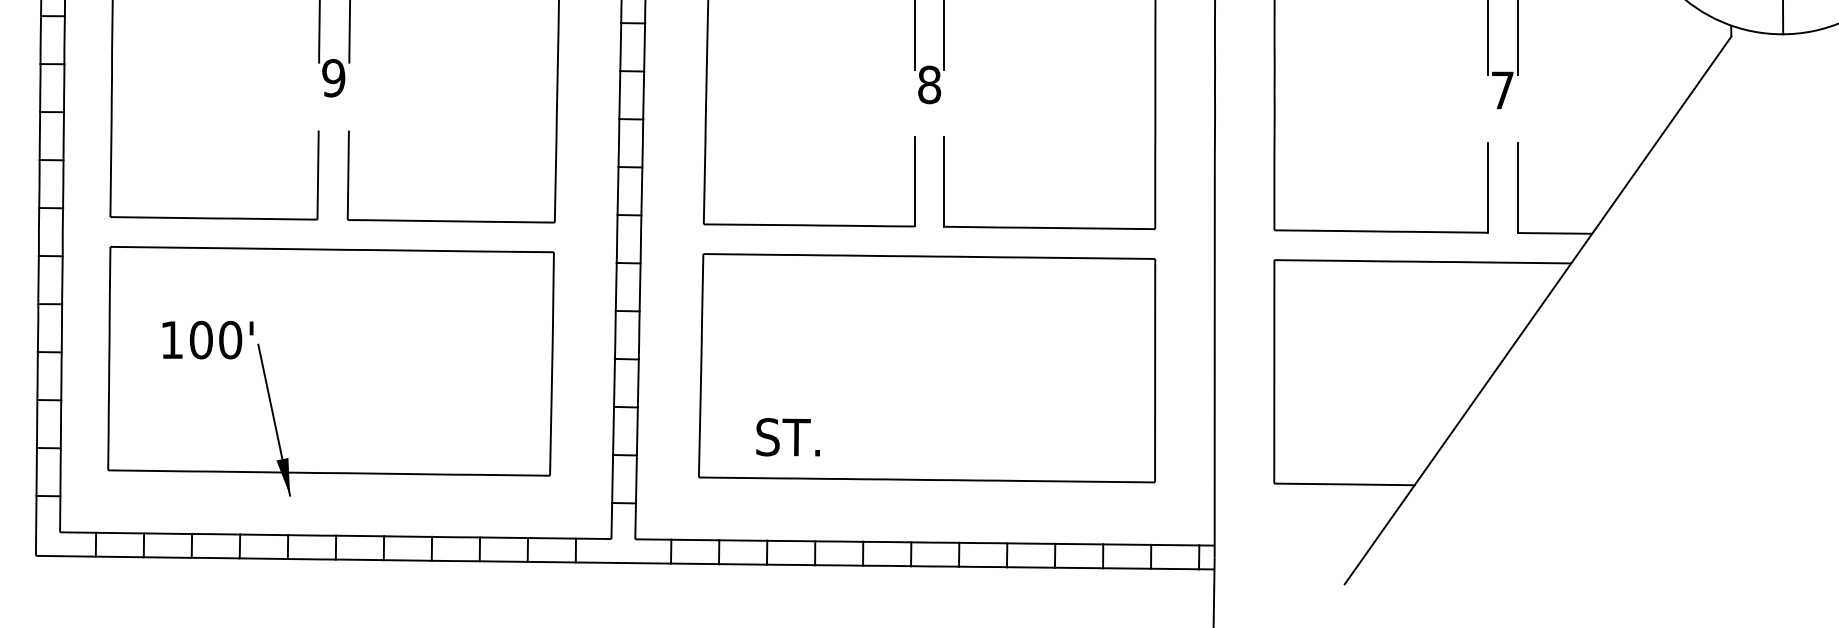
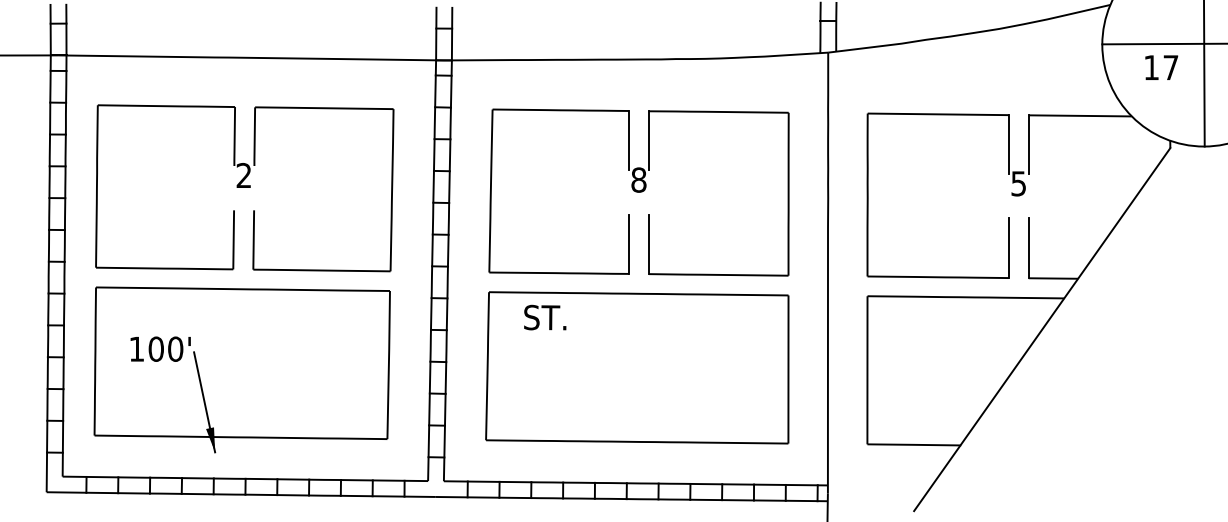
text: (332, 77) -> (243, 175), 9 -> 2
text: (1502, 90) -> (1018, 183), 7 -> 5
text: (788, 437) -> (545, 317), moved

